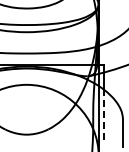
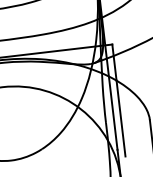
line: (103, 115) -> (120, 119), dashed -> solid

